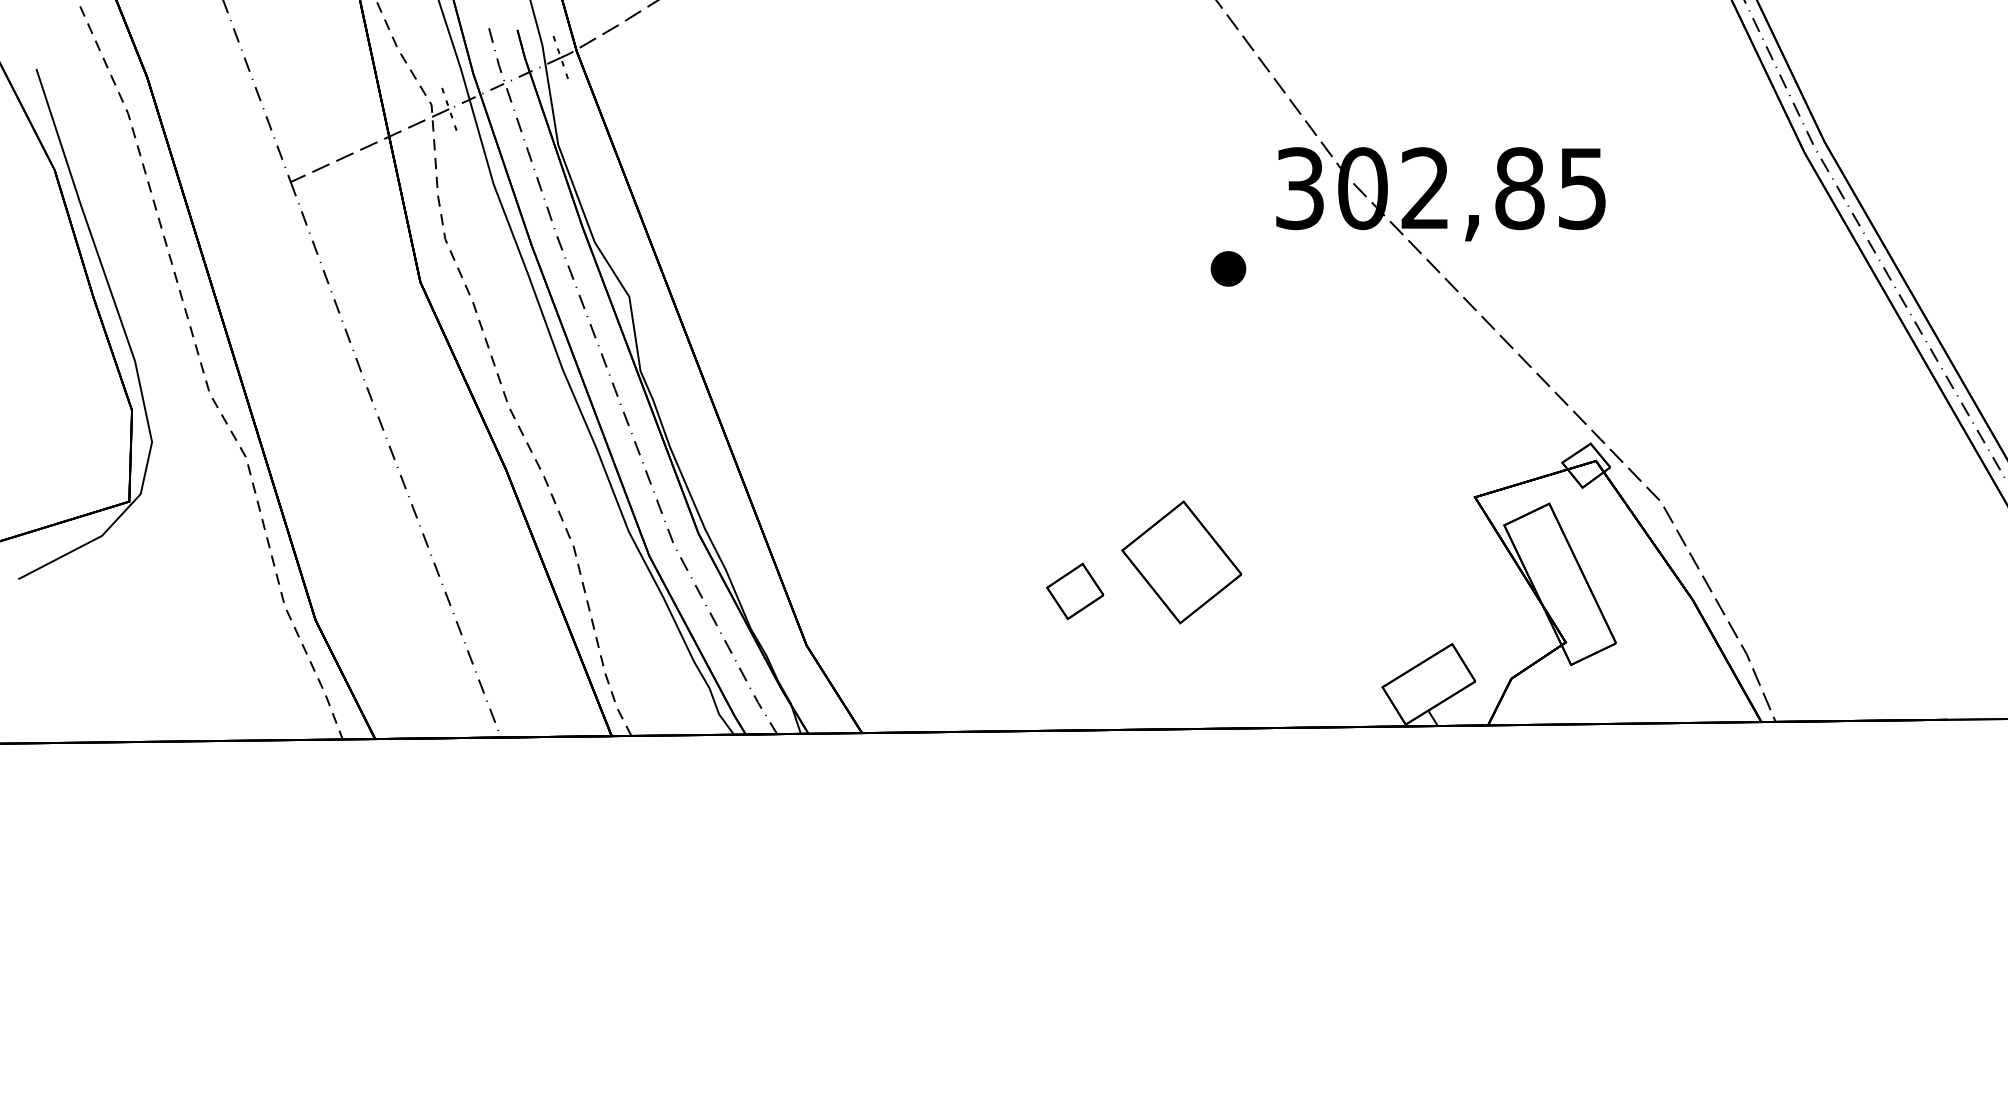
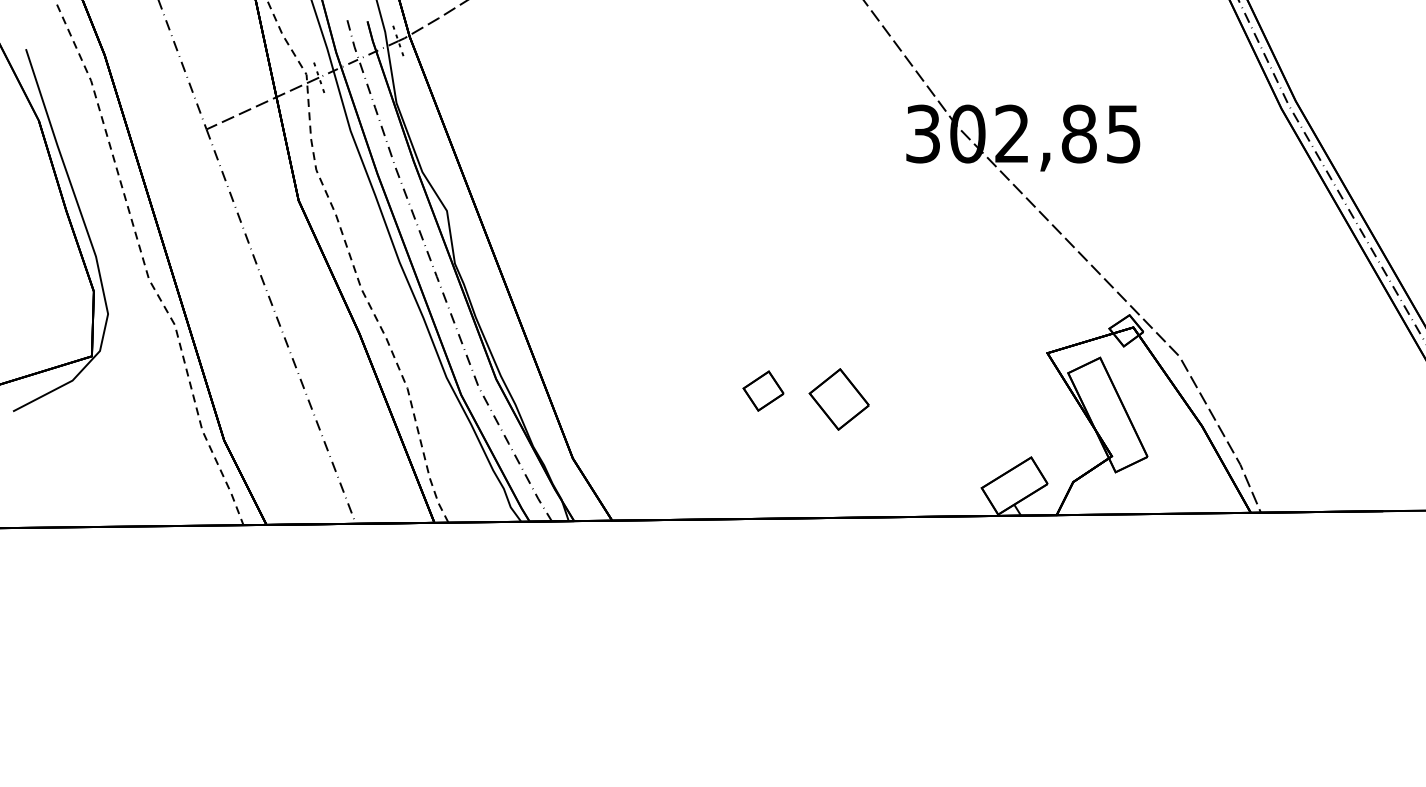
part: (1227, 268) -> (871, 190), removed
part: (1182, 562) -> (839, 399), size x0.7
part: (1075, 590) -> (763, 390), moved

